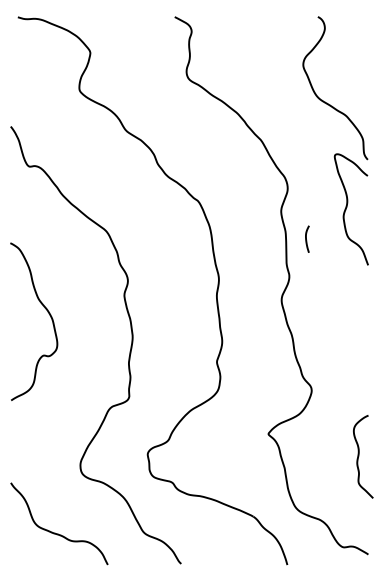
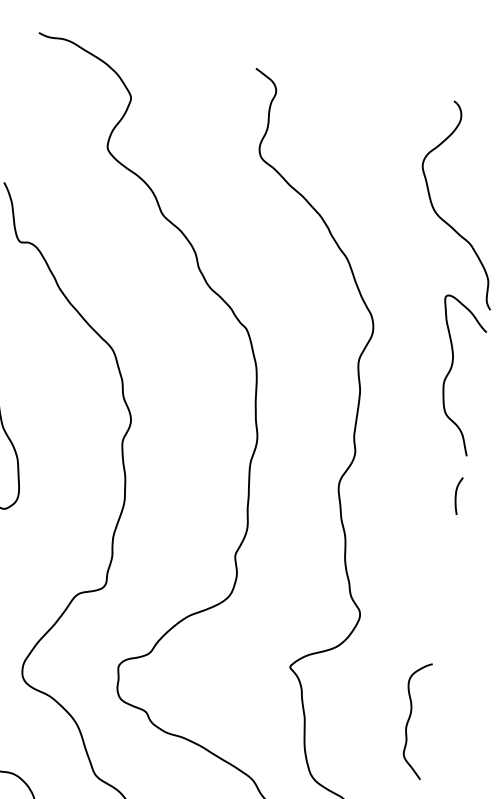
curve: (306, 238) -> (456, 494), moved

